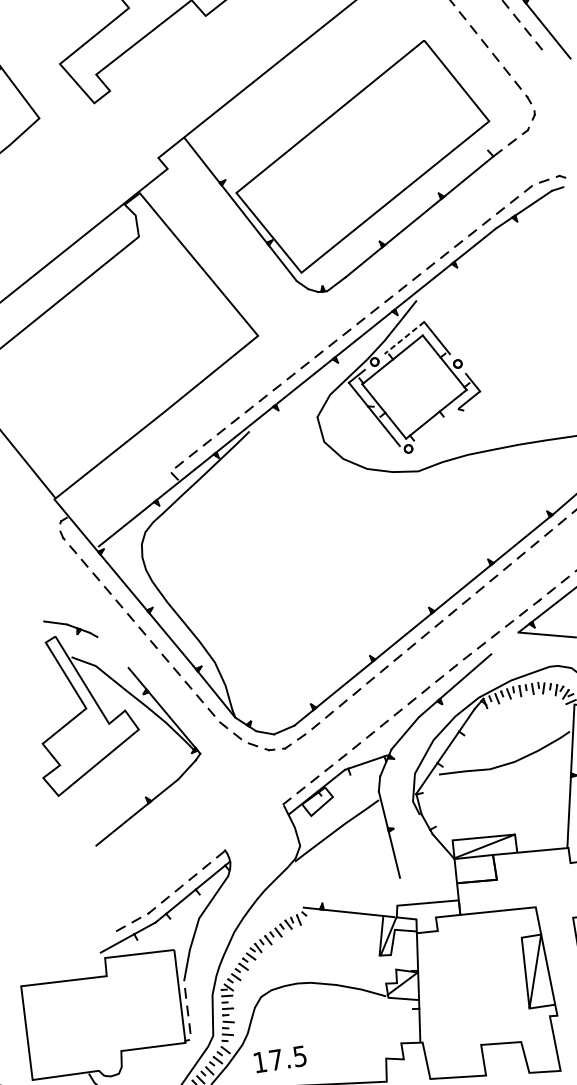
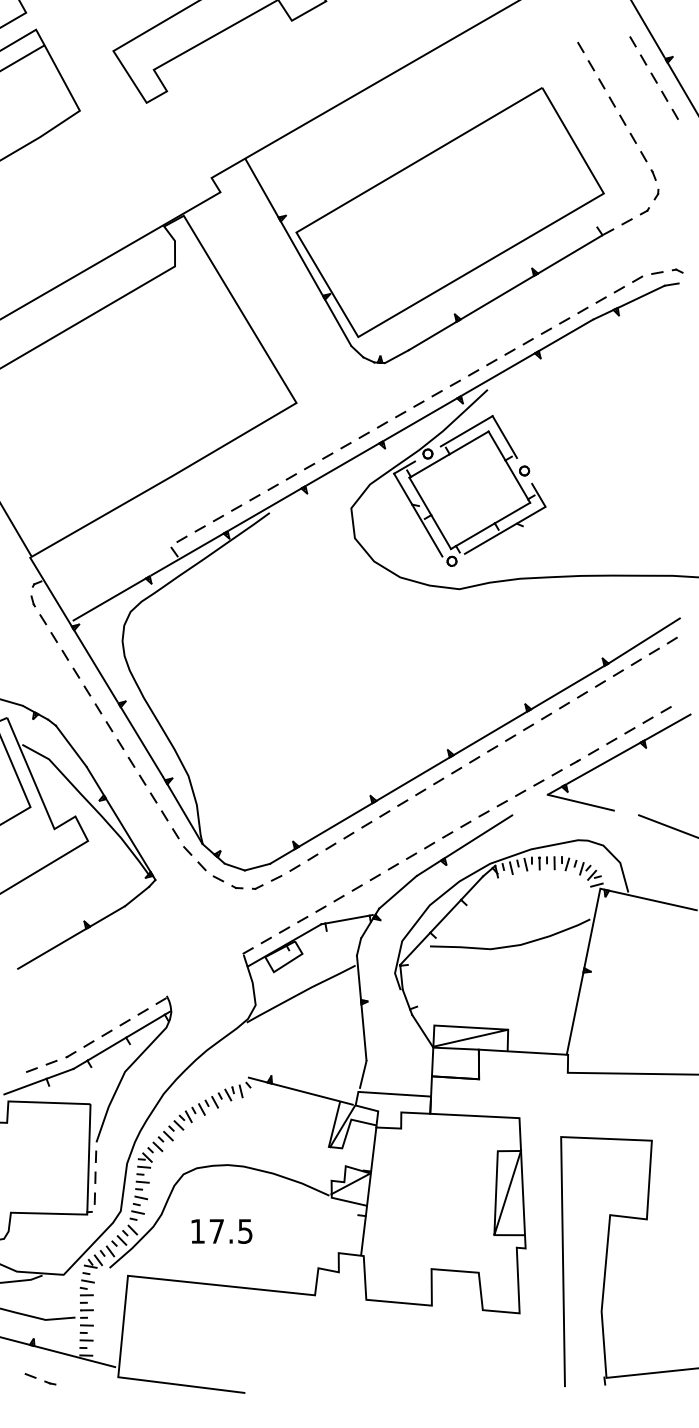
line: (404, 338) -> (466, 431), dashed -> solid
line: (437, 424) -> (490, 538), added
line: (112, 651) -> (71, 745), added
line: (399, 889) -> (363, 1073), added
text: (280, 1059) -> (221, 1231), moved

